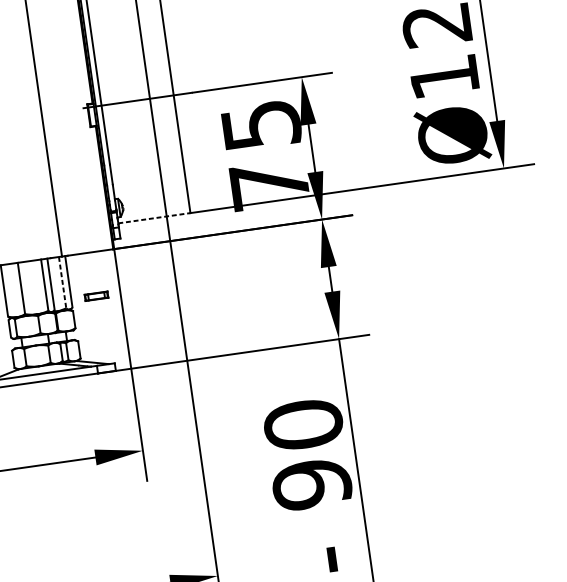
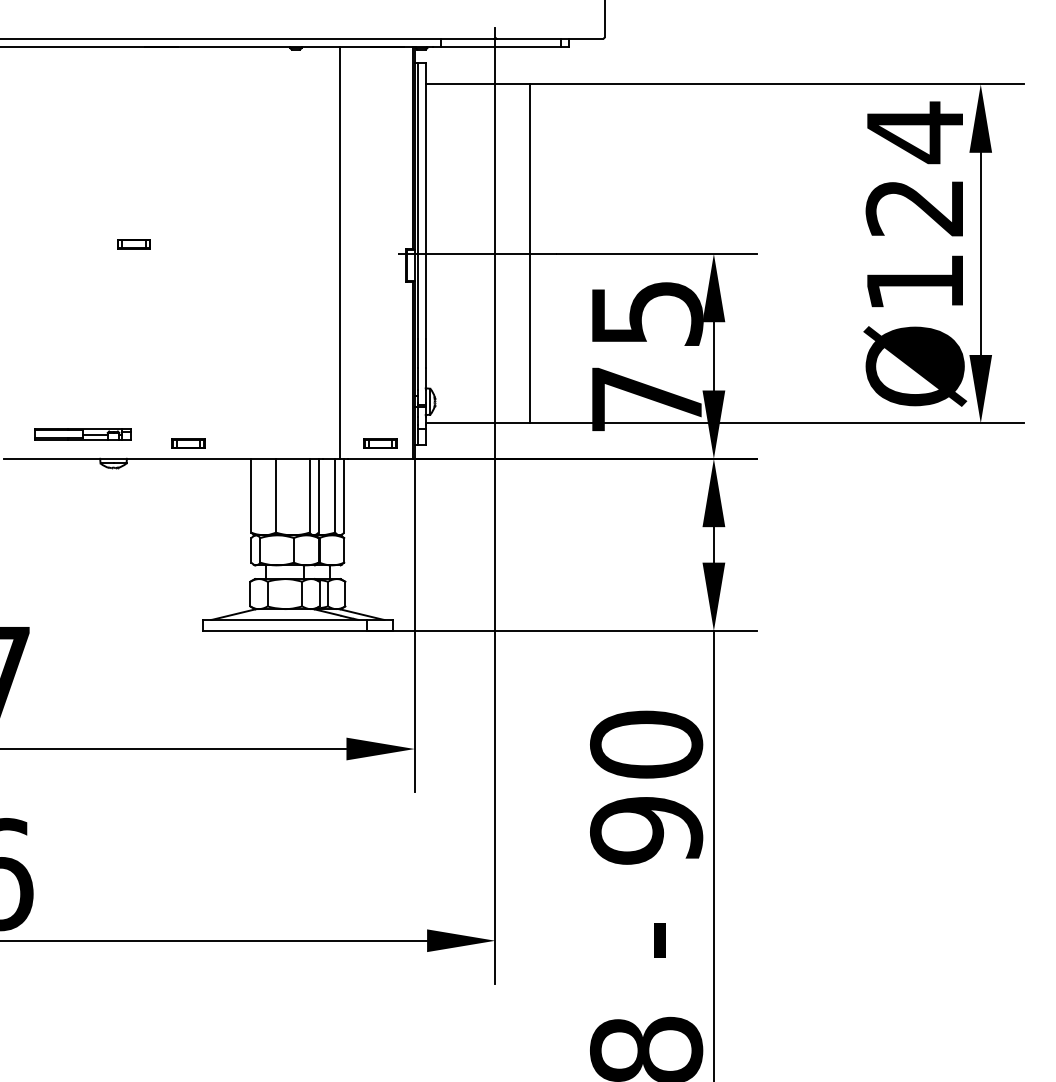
line: (154, 218) -> (477, 423), dashed -> solid
line: (62, 282) -> (335, 495), dashed -> solid
part: (96, 296) -> (380, 443), moved

